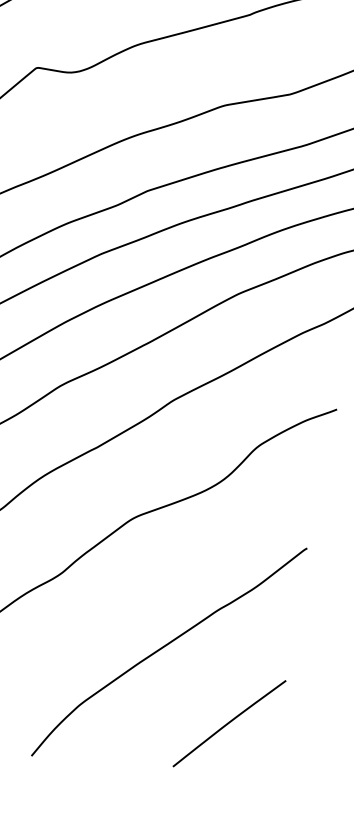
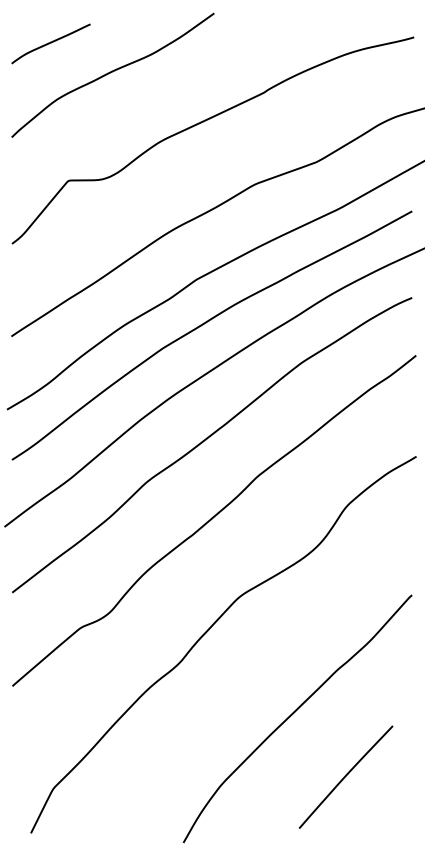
curve: (229, 722) -> (345, 776), moved

